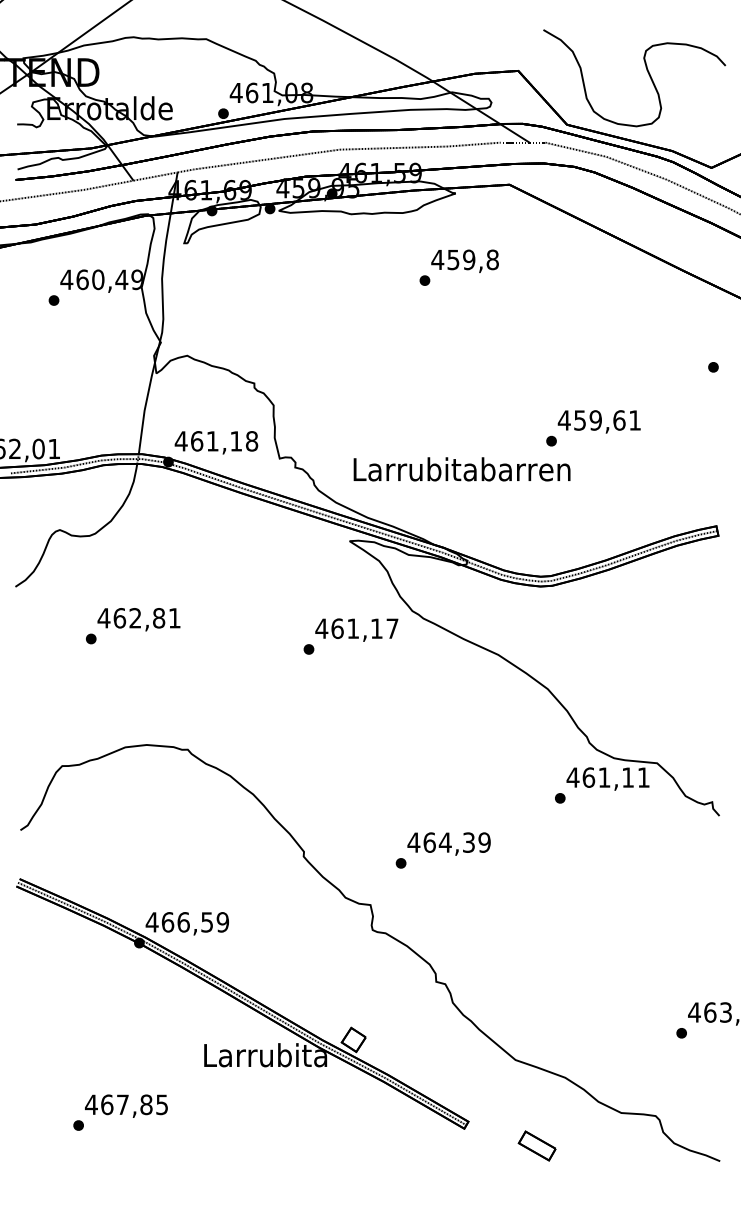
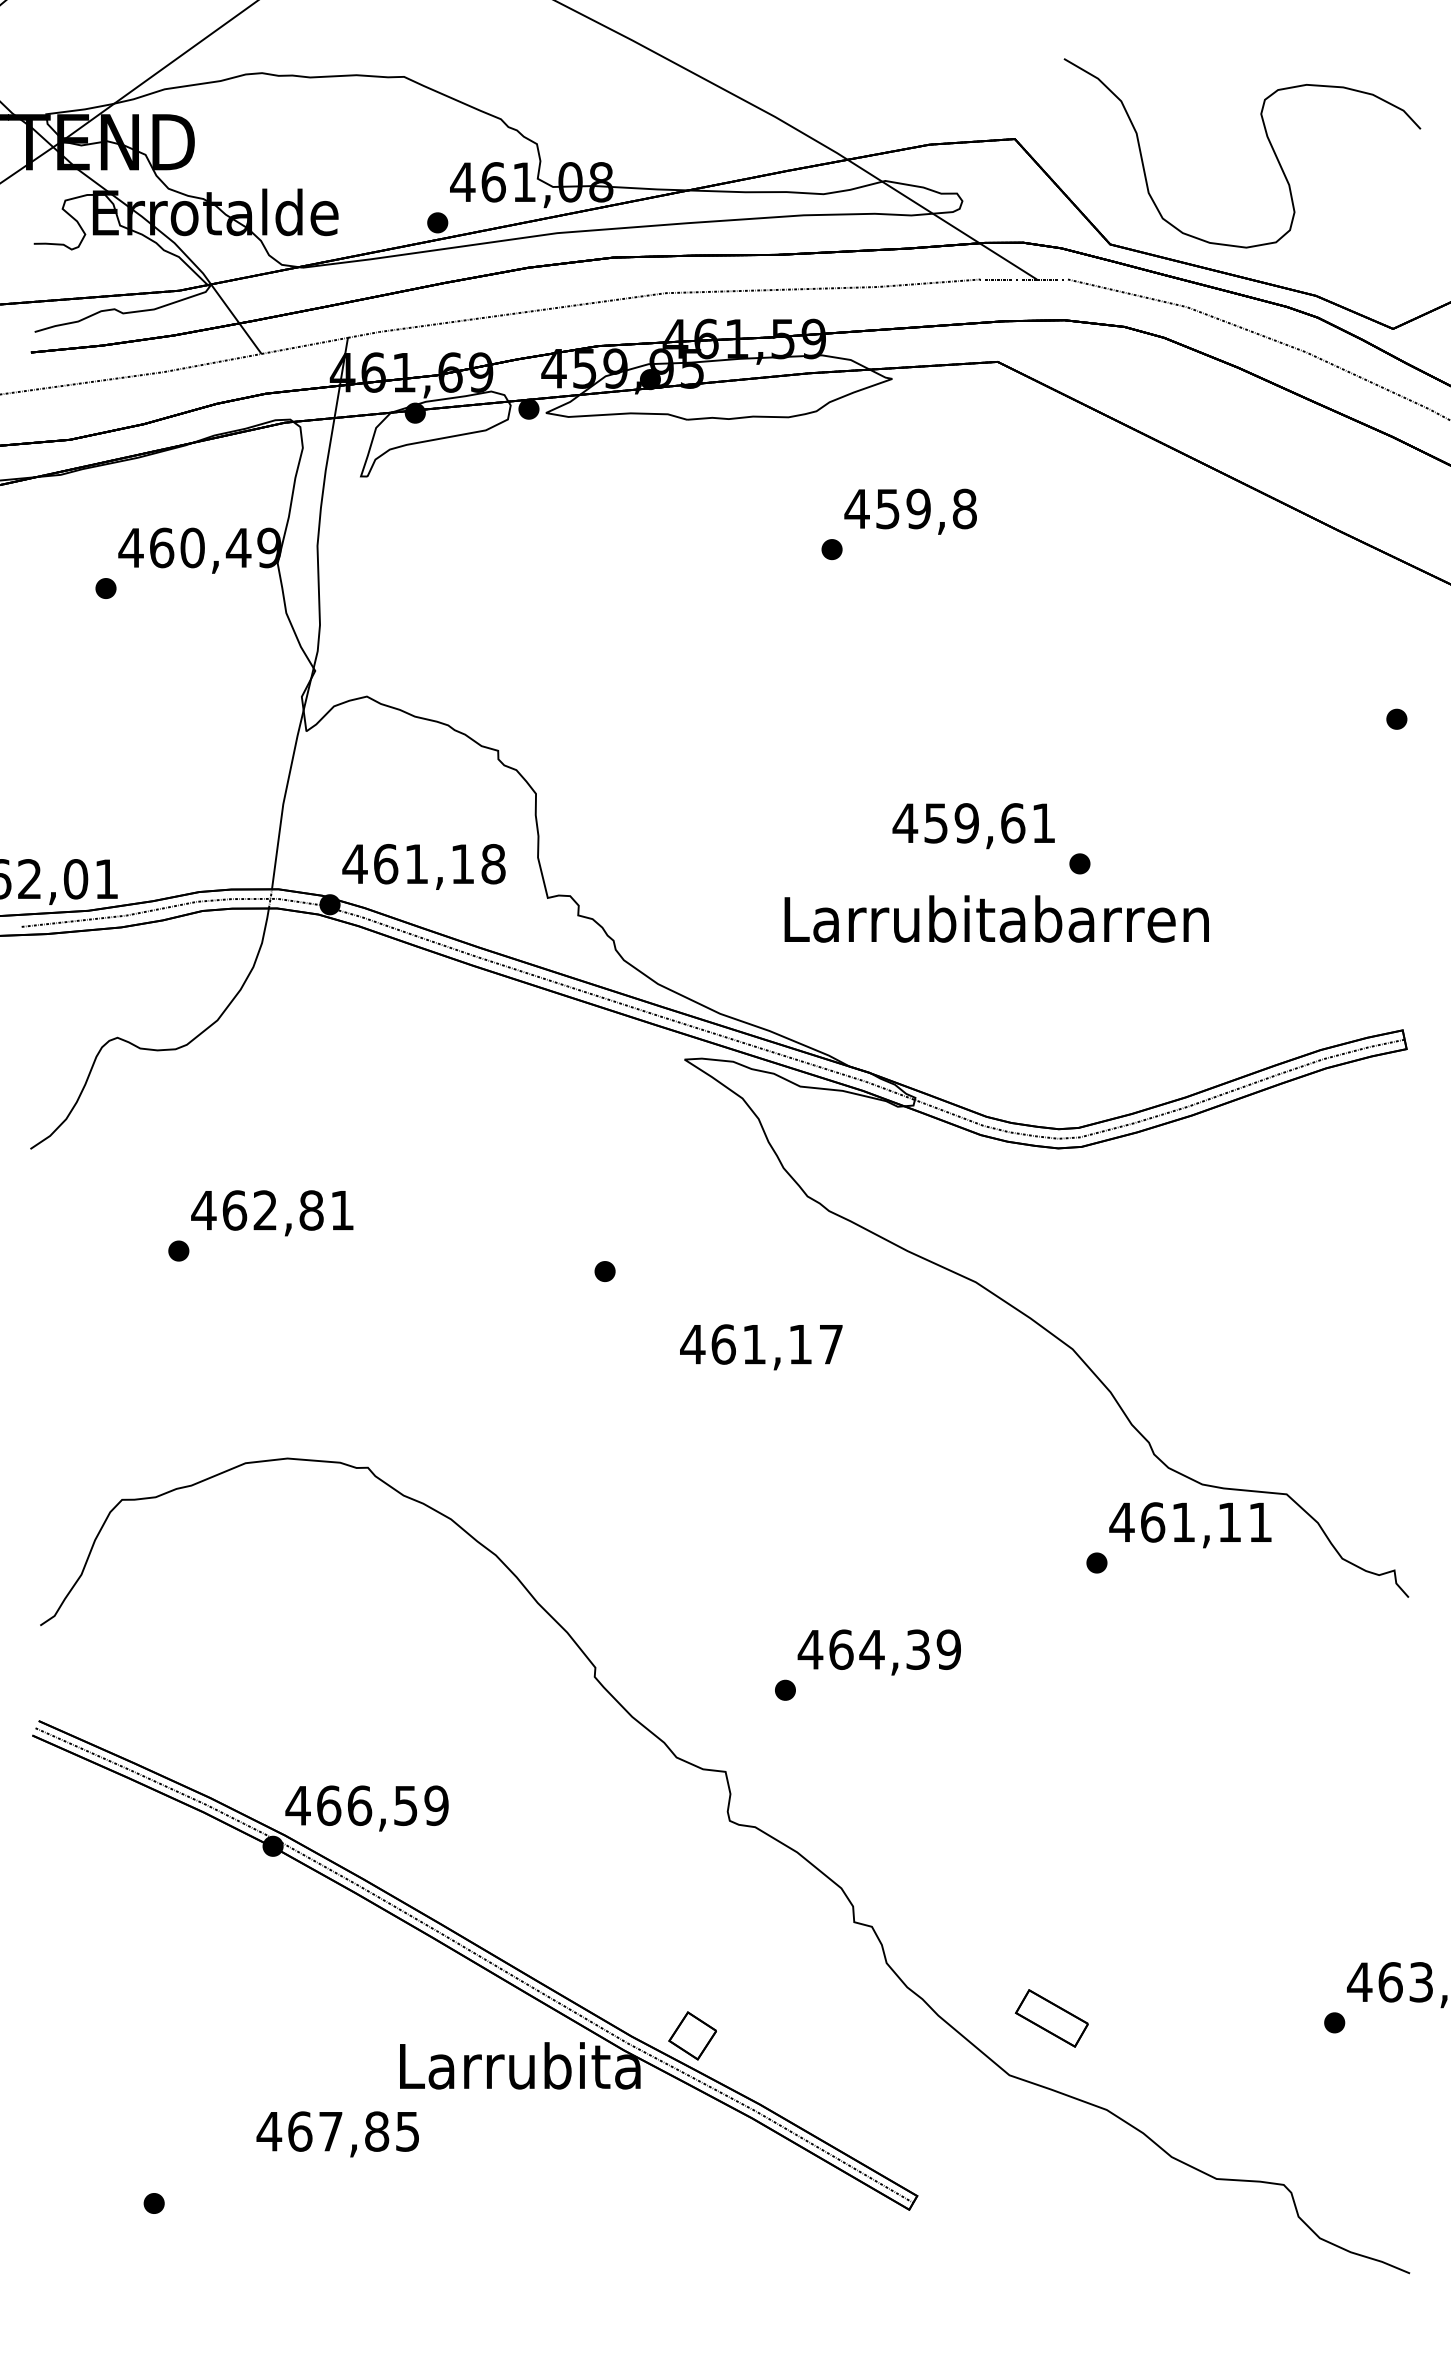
text: (598, 421) -> (972, 825), moved
text: (461, 469) -> (995, 919), moved
text: (356, 629) -> (760, 1346), moved
text: (126, 1105) -> (337, 2132), moved
part: (536, 1145) -> (1050, 2017), moved

